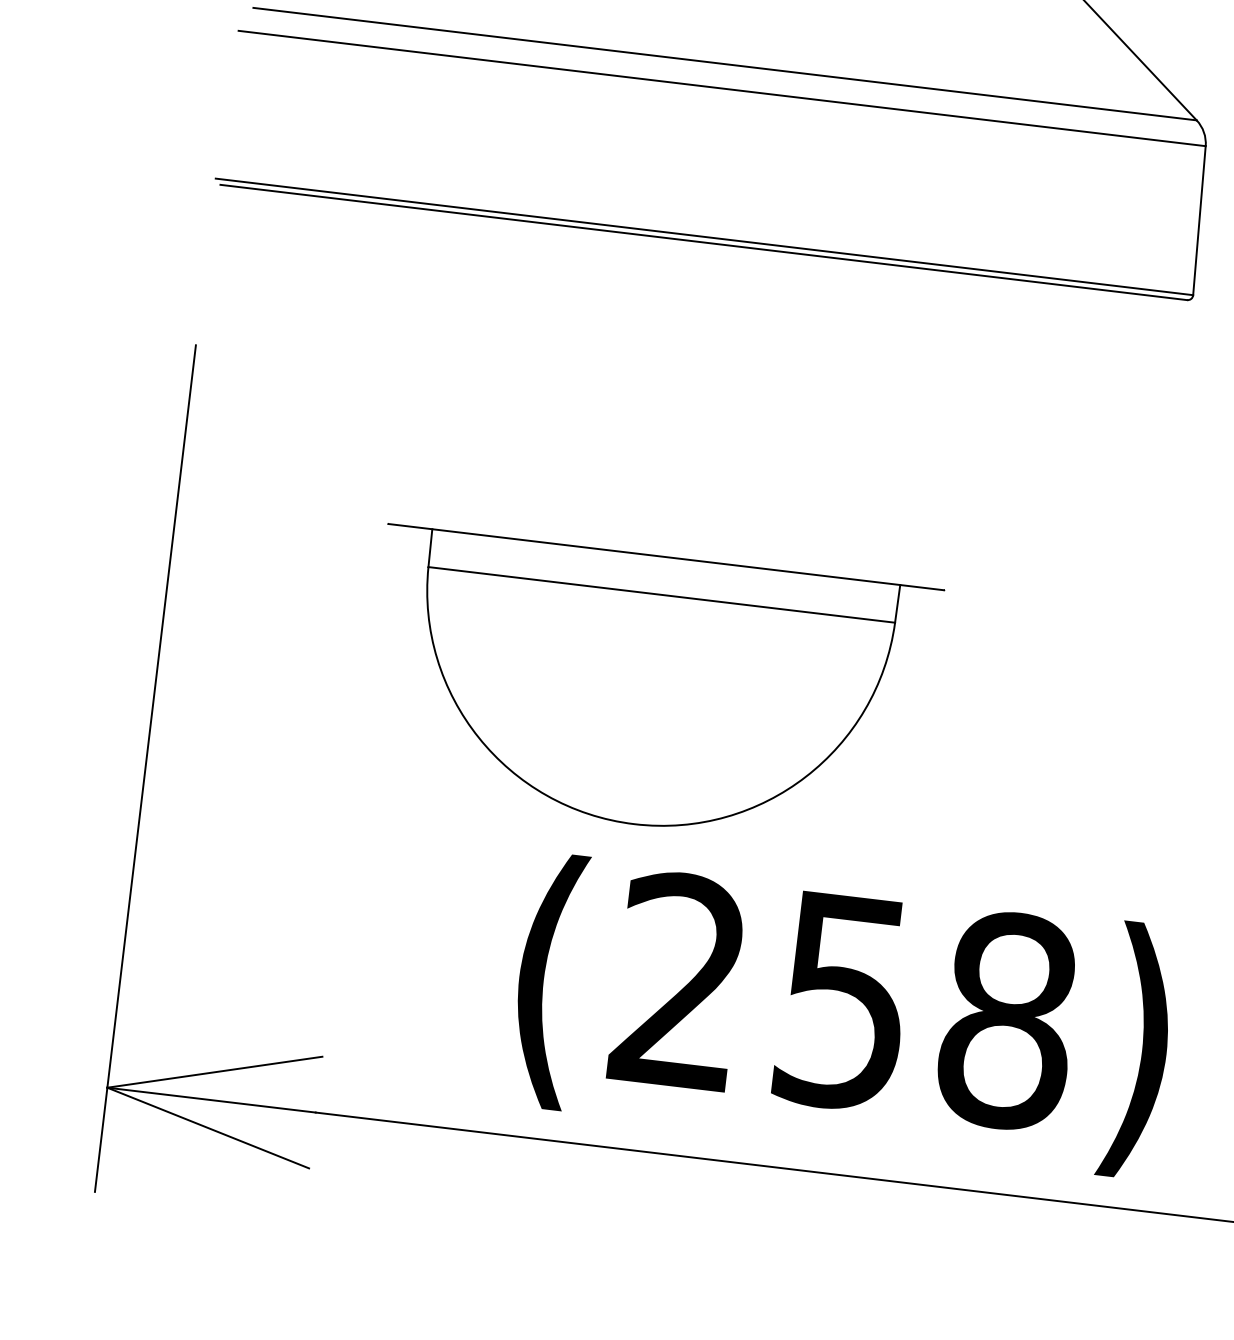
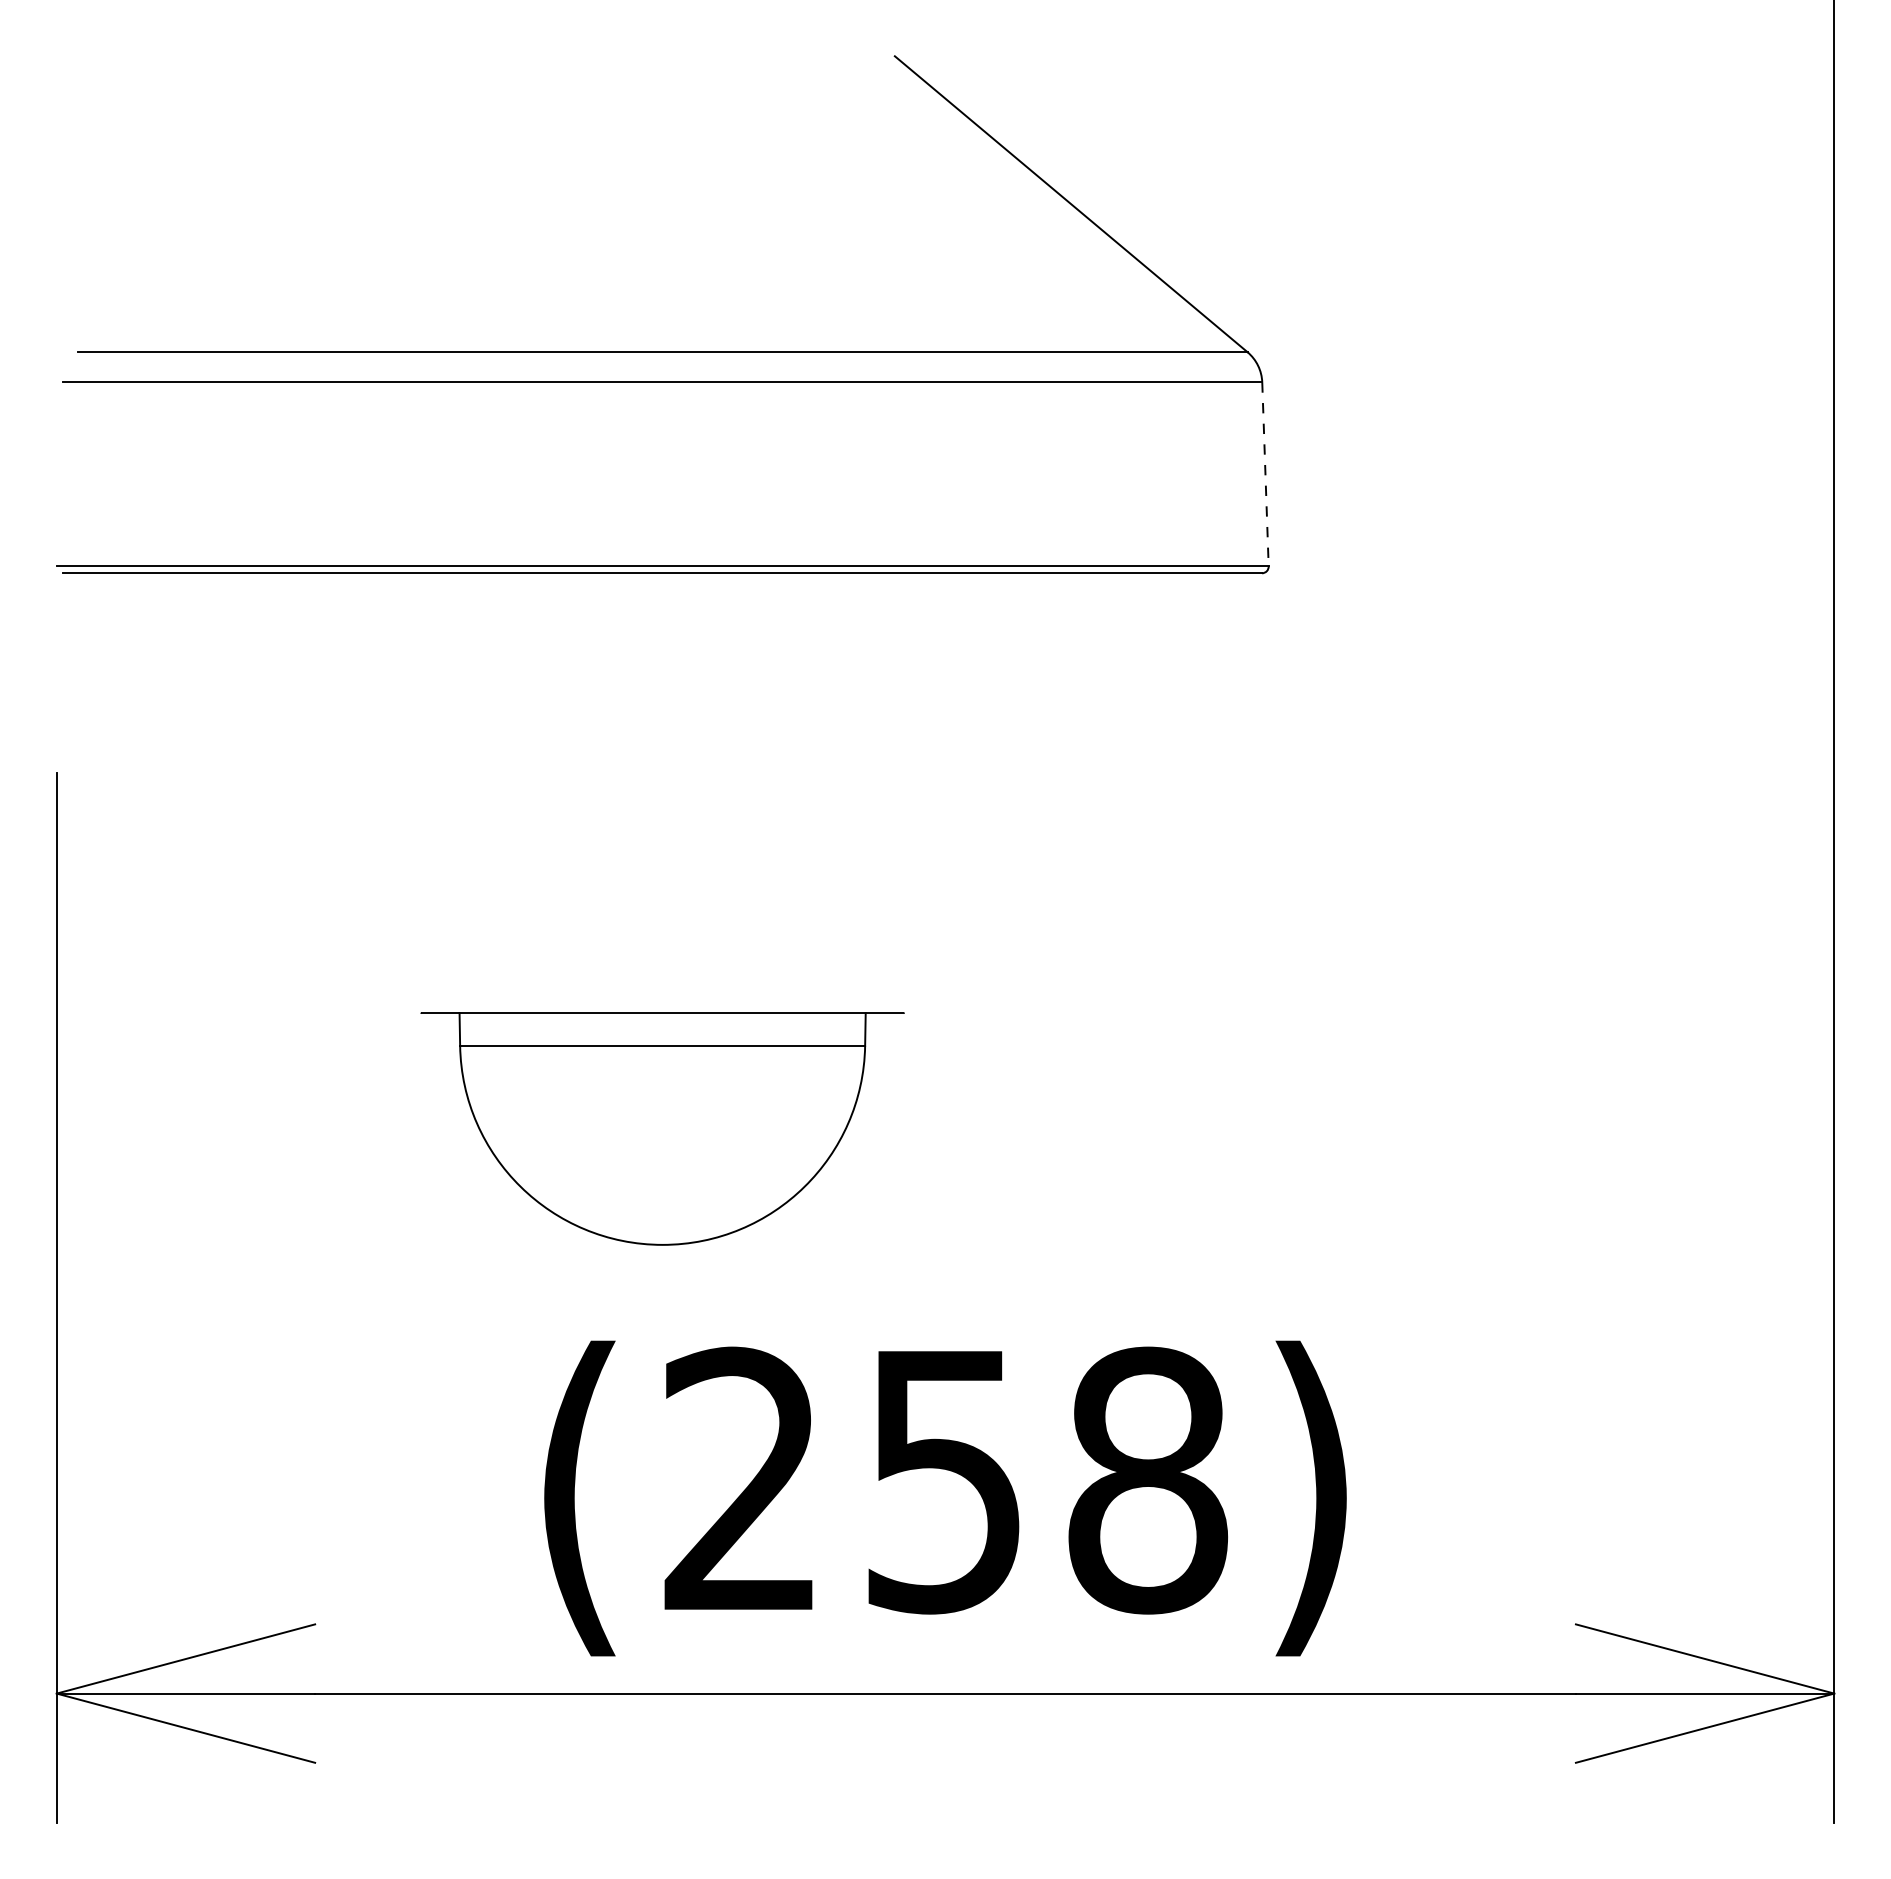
line: (1199, 220) -> (1265, 474), solid -> dashed
part: (650, 690) -> (662, 1128), size x0.7

